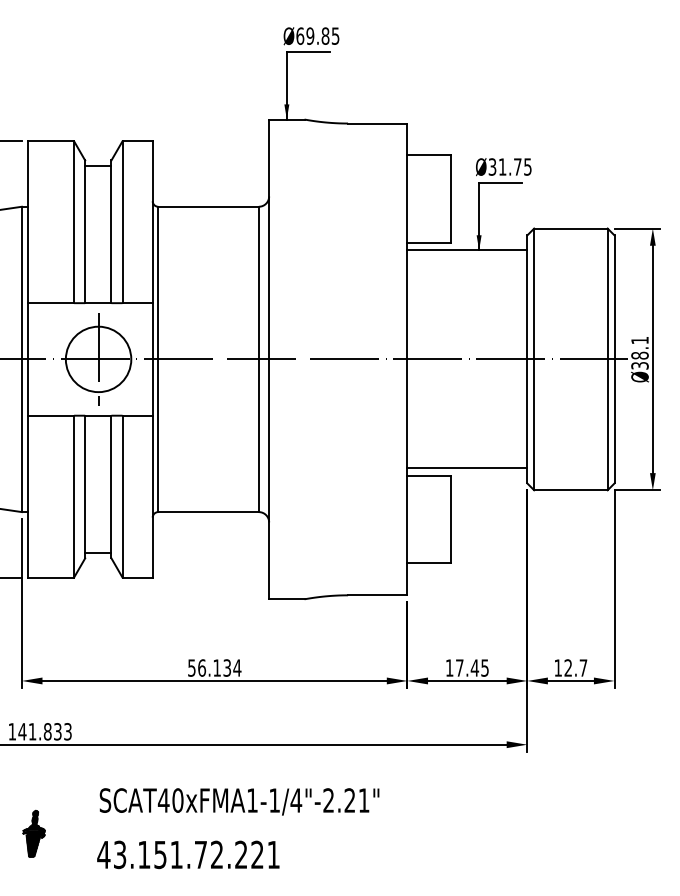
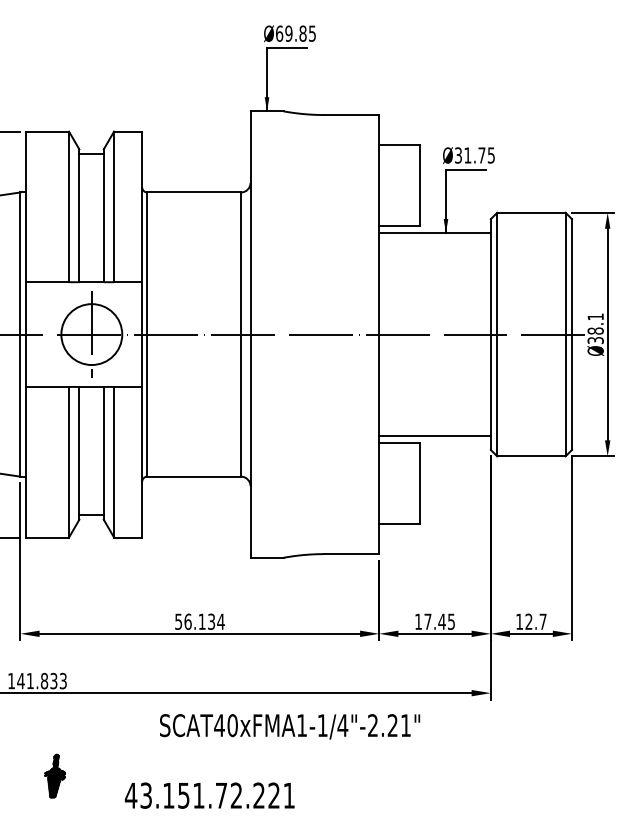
text: (239, 801) -> (289, 726), moved
part: (33, 833) -> (54, 775), moved
text: (188, 854) -> (209, 795), moved

